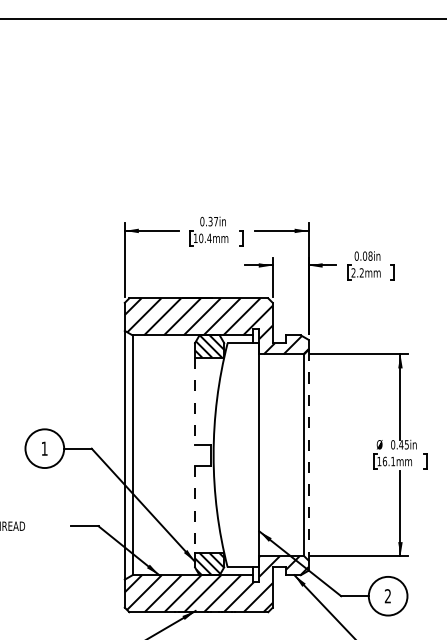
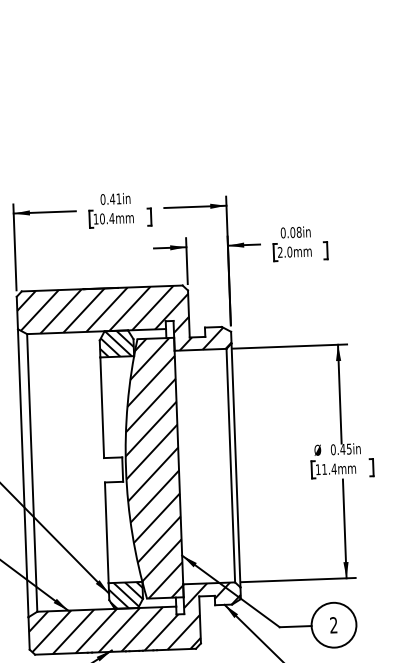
text: (213, 221) -> (115, 198), 0.37in -> 0.41in
text: (361, 272) -> (289, 251), 2.2mm -> 2.0mm
line: (195, 401) -> (102, 408), dashed -> solid
hatch: (236, 455) -> (152, 468), added
line: (308, 455) -> (235, 465), dashed -> solid
text: (388, 461) -> (328, 469), 16.1mm -> 11.4mm
line: (195, 509) -> (107, 533), dashed -> solid

